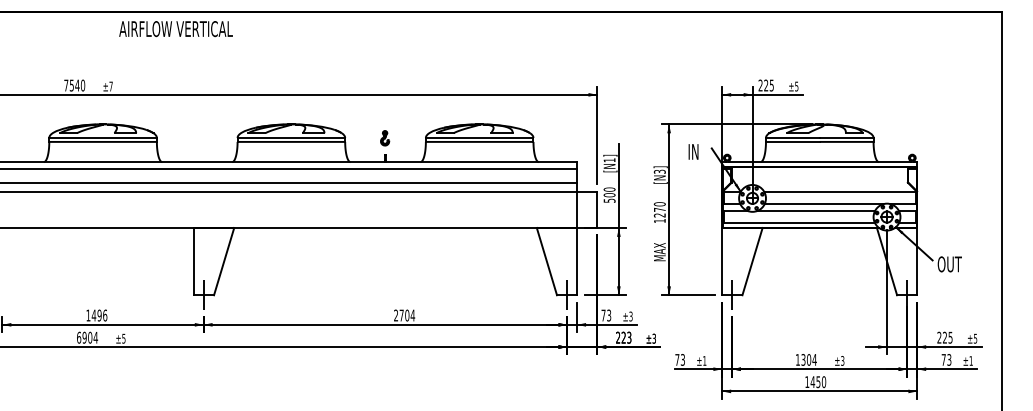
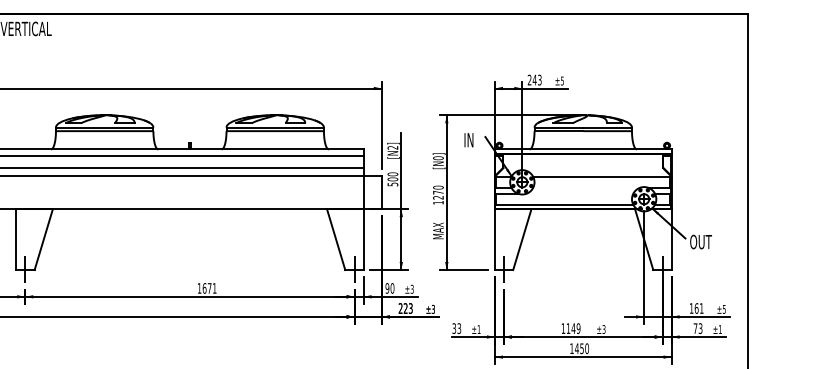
text: (768, 85) -> (536, 80), 225 -> 243
part: (385, 138) -> (189, 128), removed
text: (609, 160) -> (392, 147), [N1] -> [N2]
text: (659, 171) -> (438, 157), [N3] -> [N0]
line: (823, 204) -> (586, 187), removed
line: (815, 211) -> (579, 194), removed
text: (404, 315) -> (207, 288), 2704 -> 1671
text: (606, 315) -> (390, 288), 73 -> 90
text: (944, 337) -> (696, 308), 225 -> 161
text: (677, 359) -> (454, 328), 73 -> 33
text: (808, 359) -> (573, 328), 1304 -> 1149

